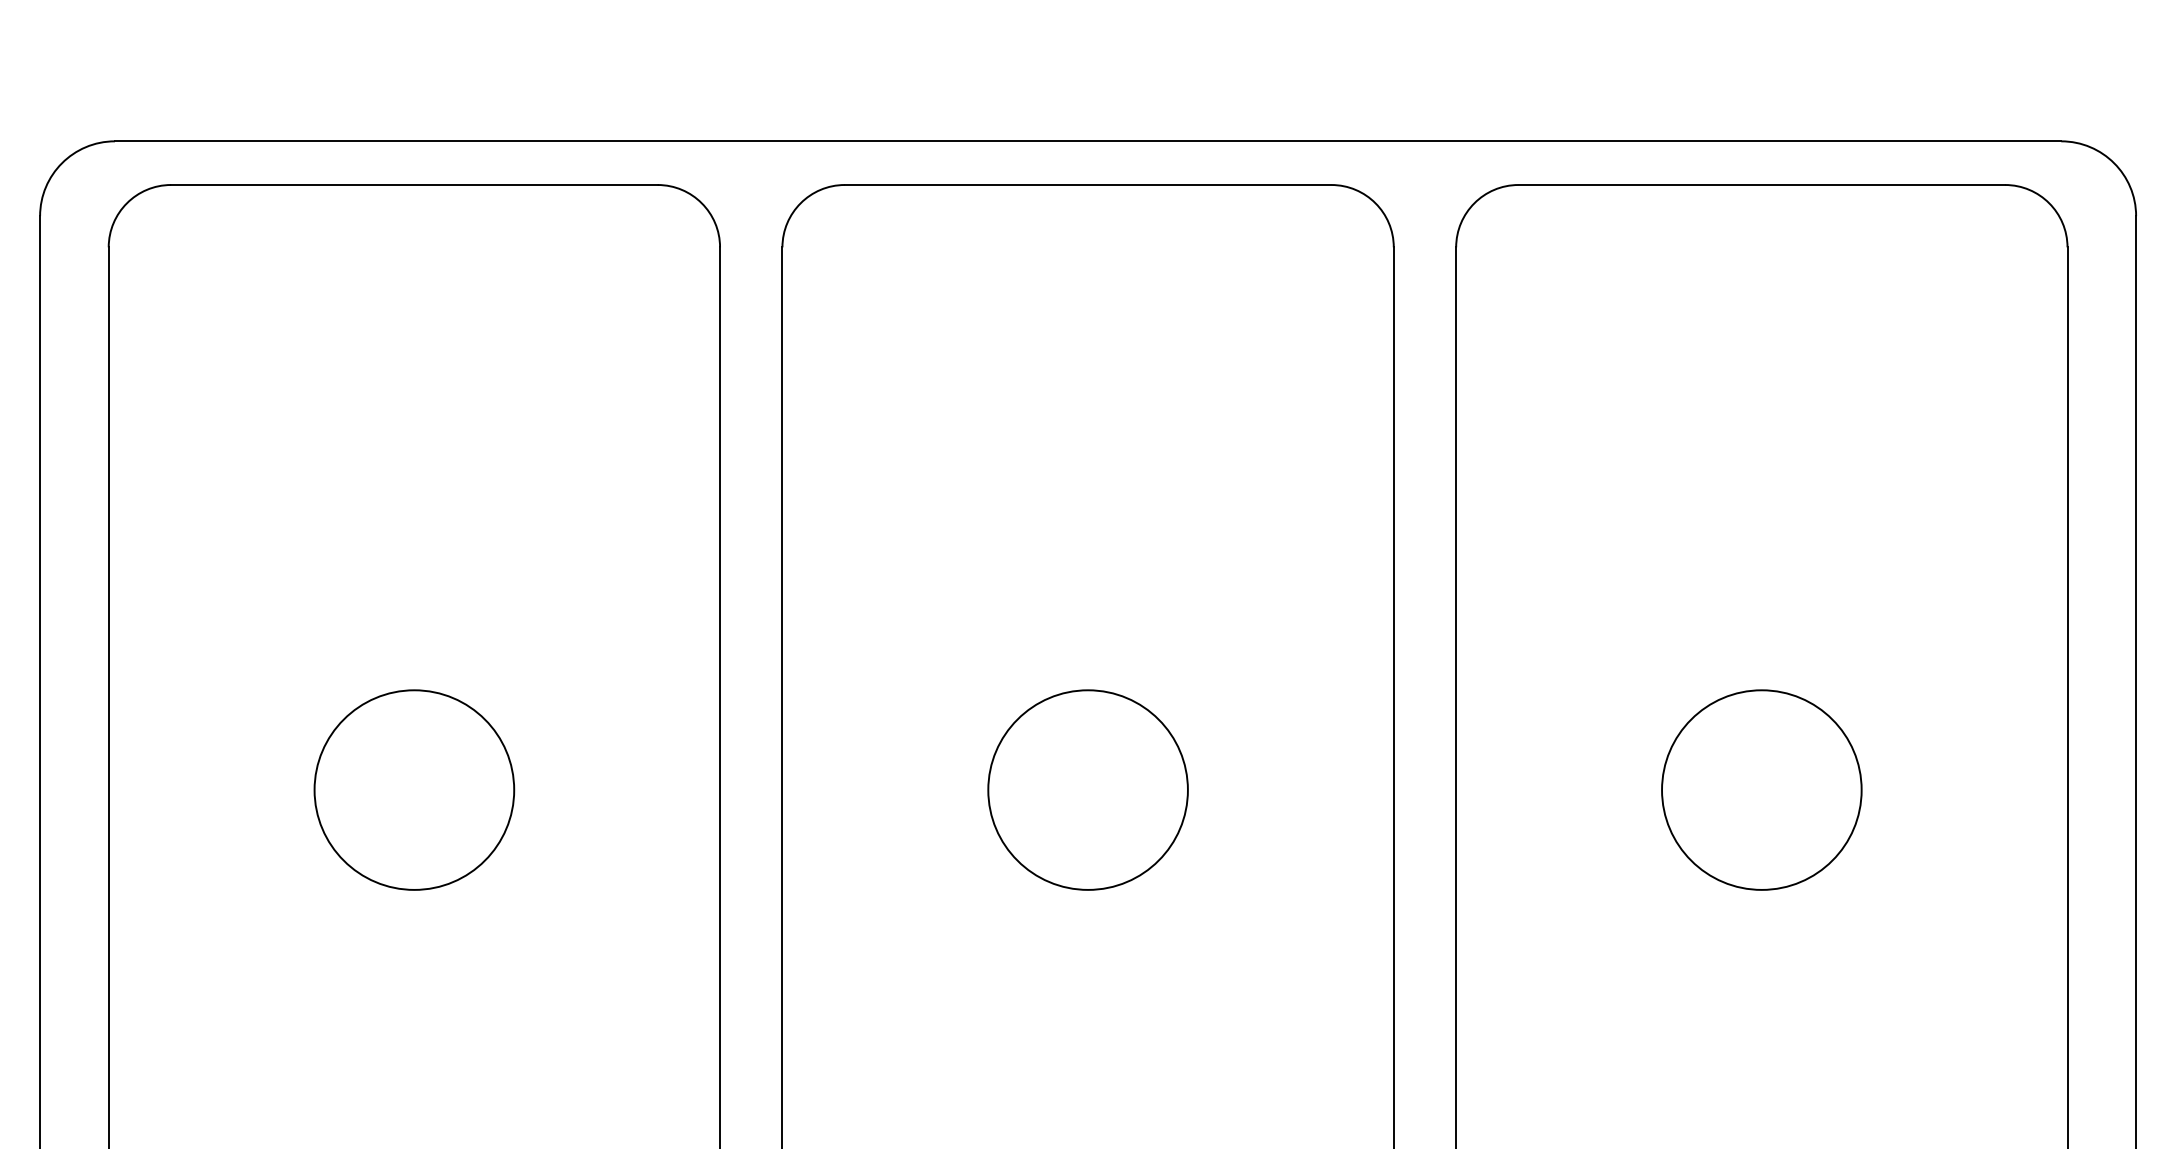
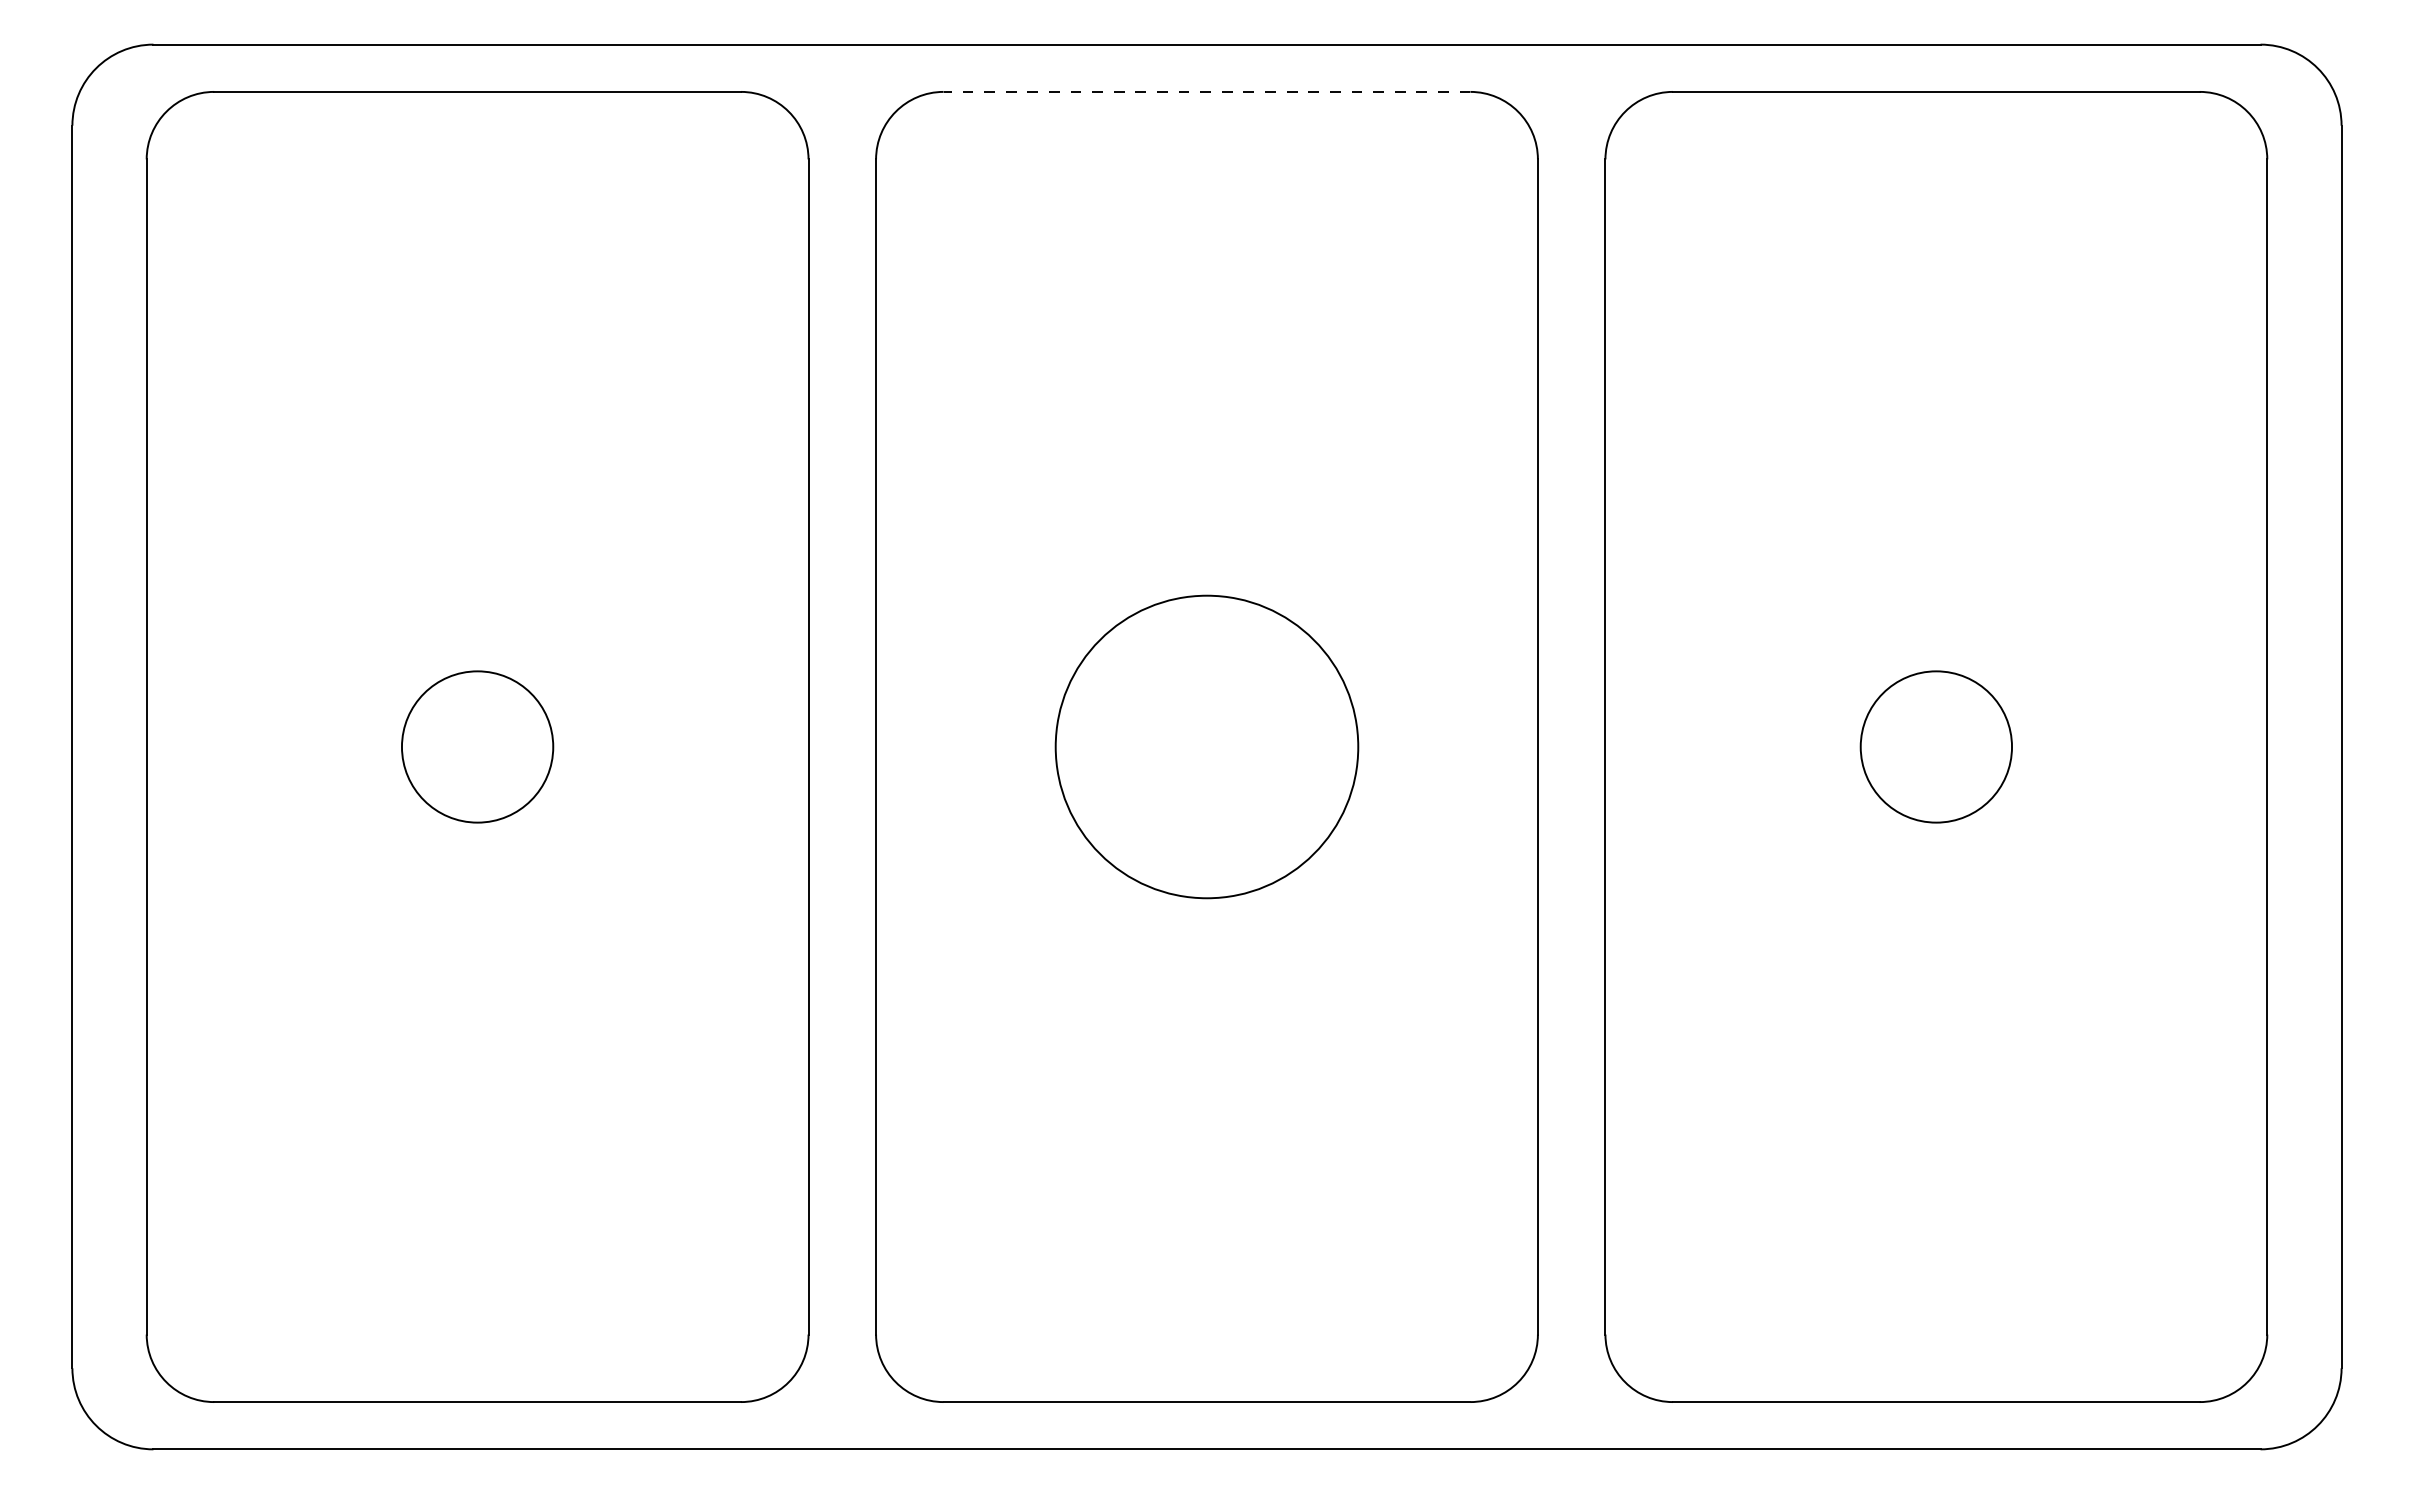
line: (1087, 184) -> (1206, 91), solid -> dashed
circle: (414, 789) -> (477, 746), size x0.7
circle: (1087, 789) -> (1206, 746), size x1.4
circle: (1761, 789) -> (1936, 746), size x0.7

